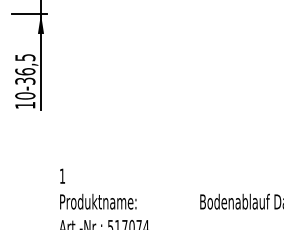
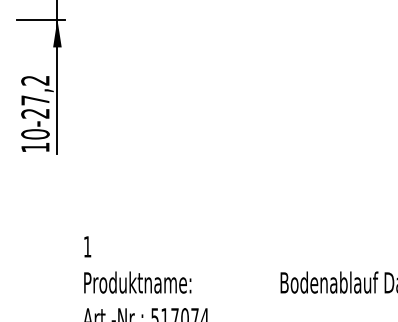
text: (25, 69) -> (35, 97), 10-36,5 -> 10-27,2

